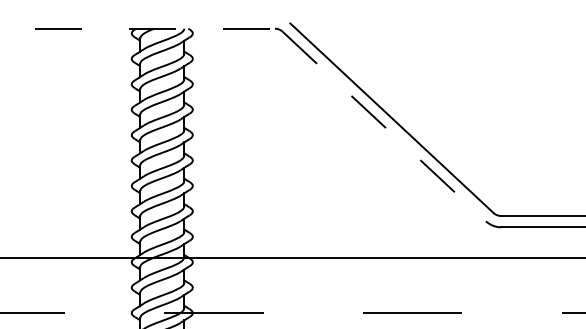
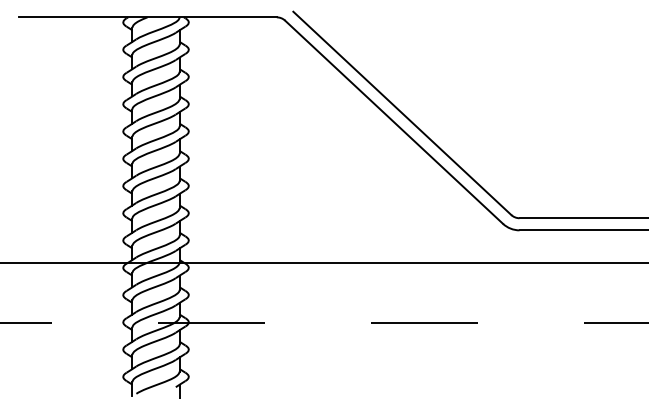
line: (155, 28) -> (148, 17), dashed -> solid
line: (384, 126) -> (394, 122), dashed -> solid

